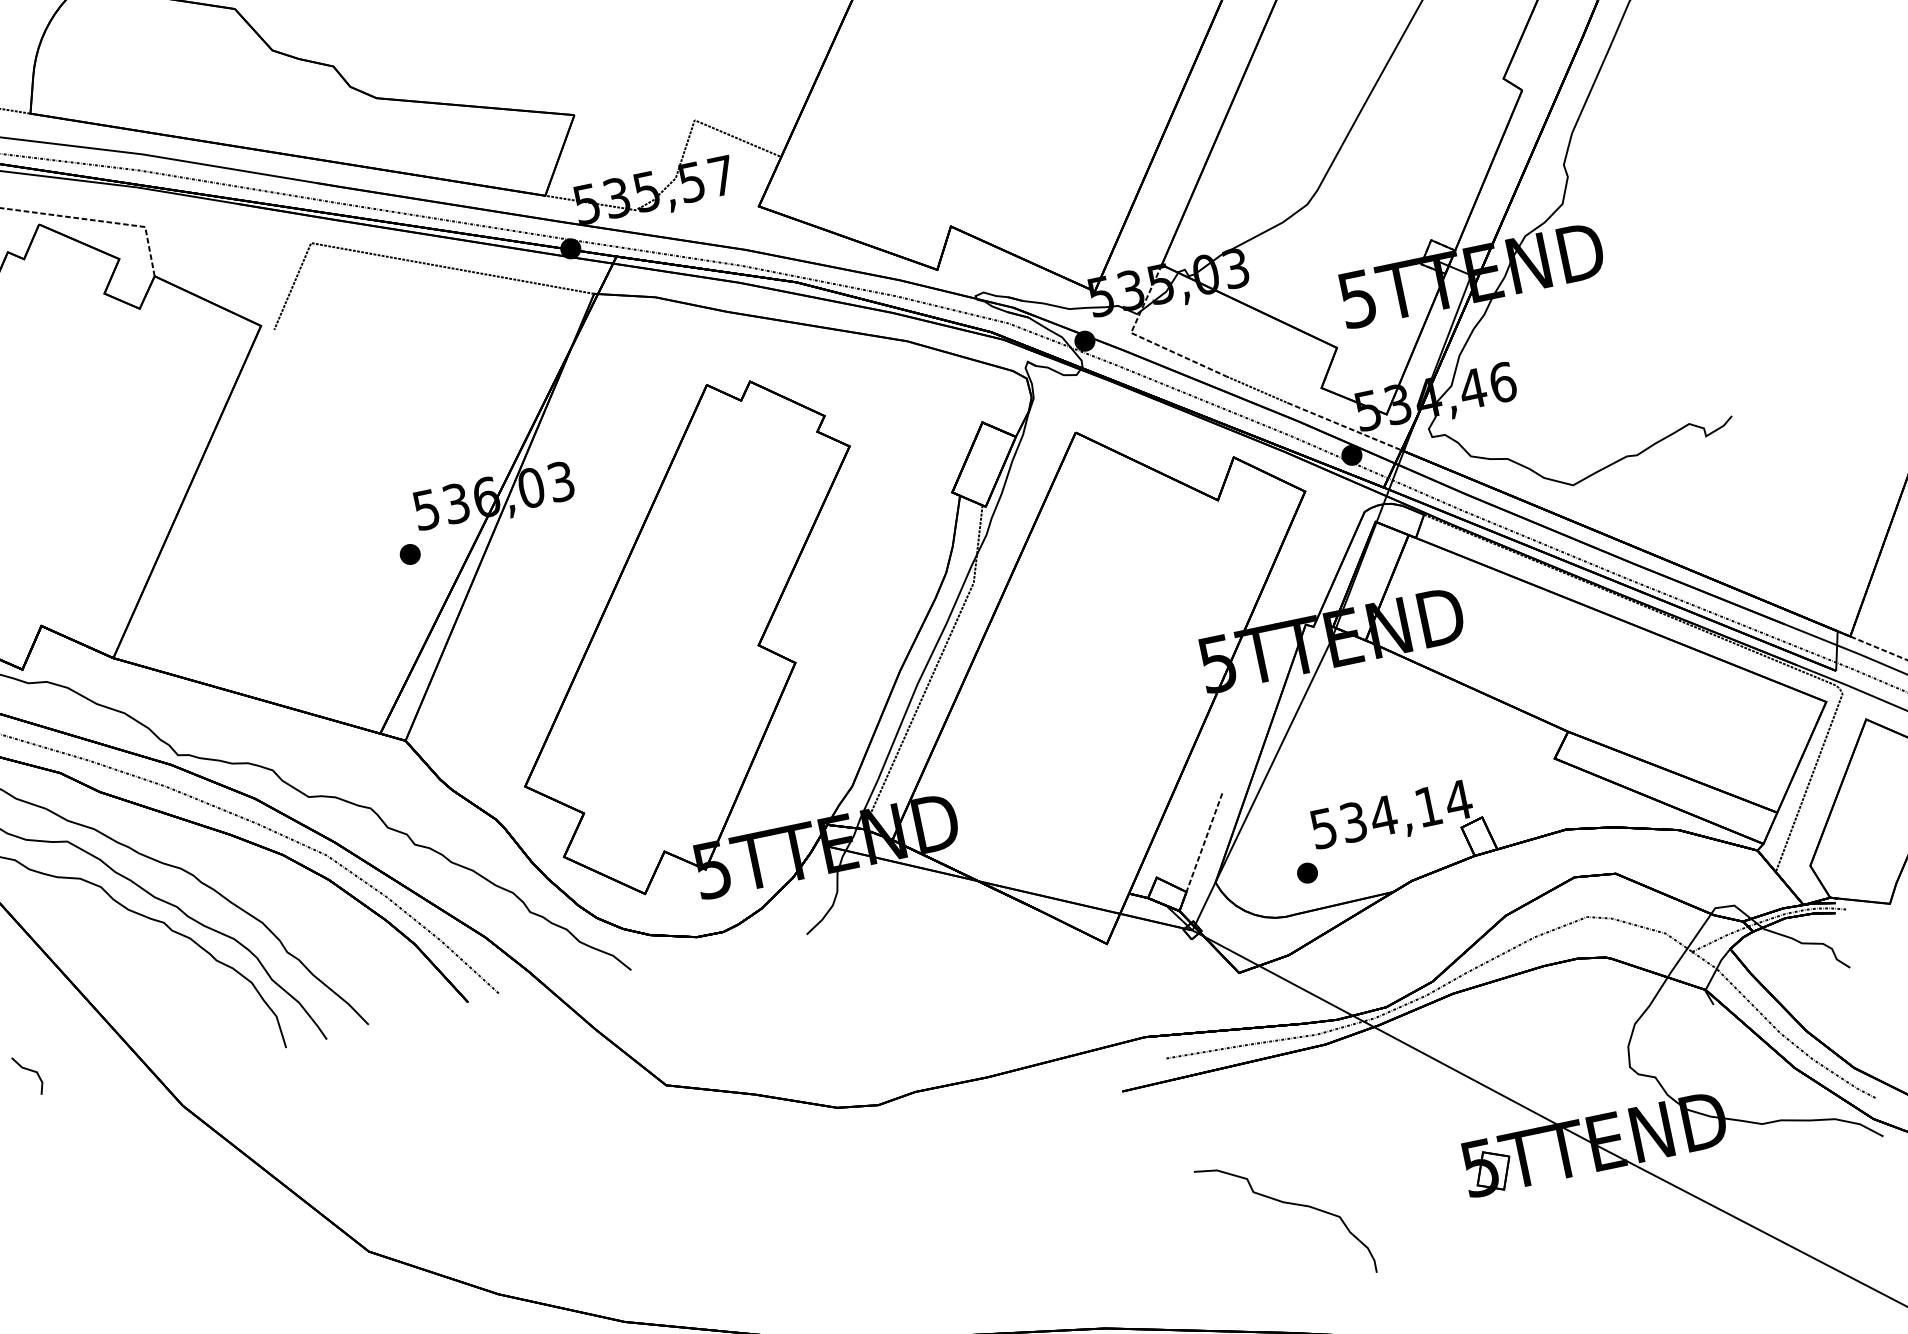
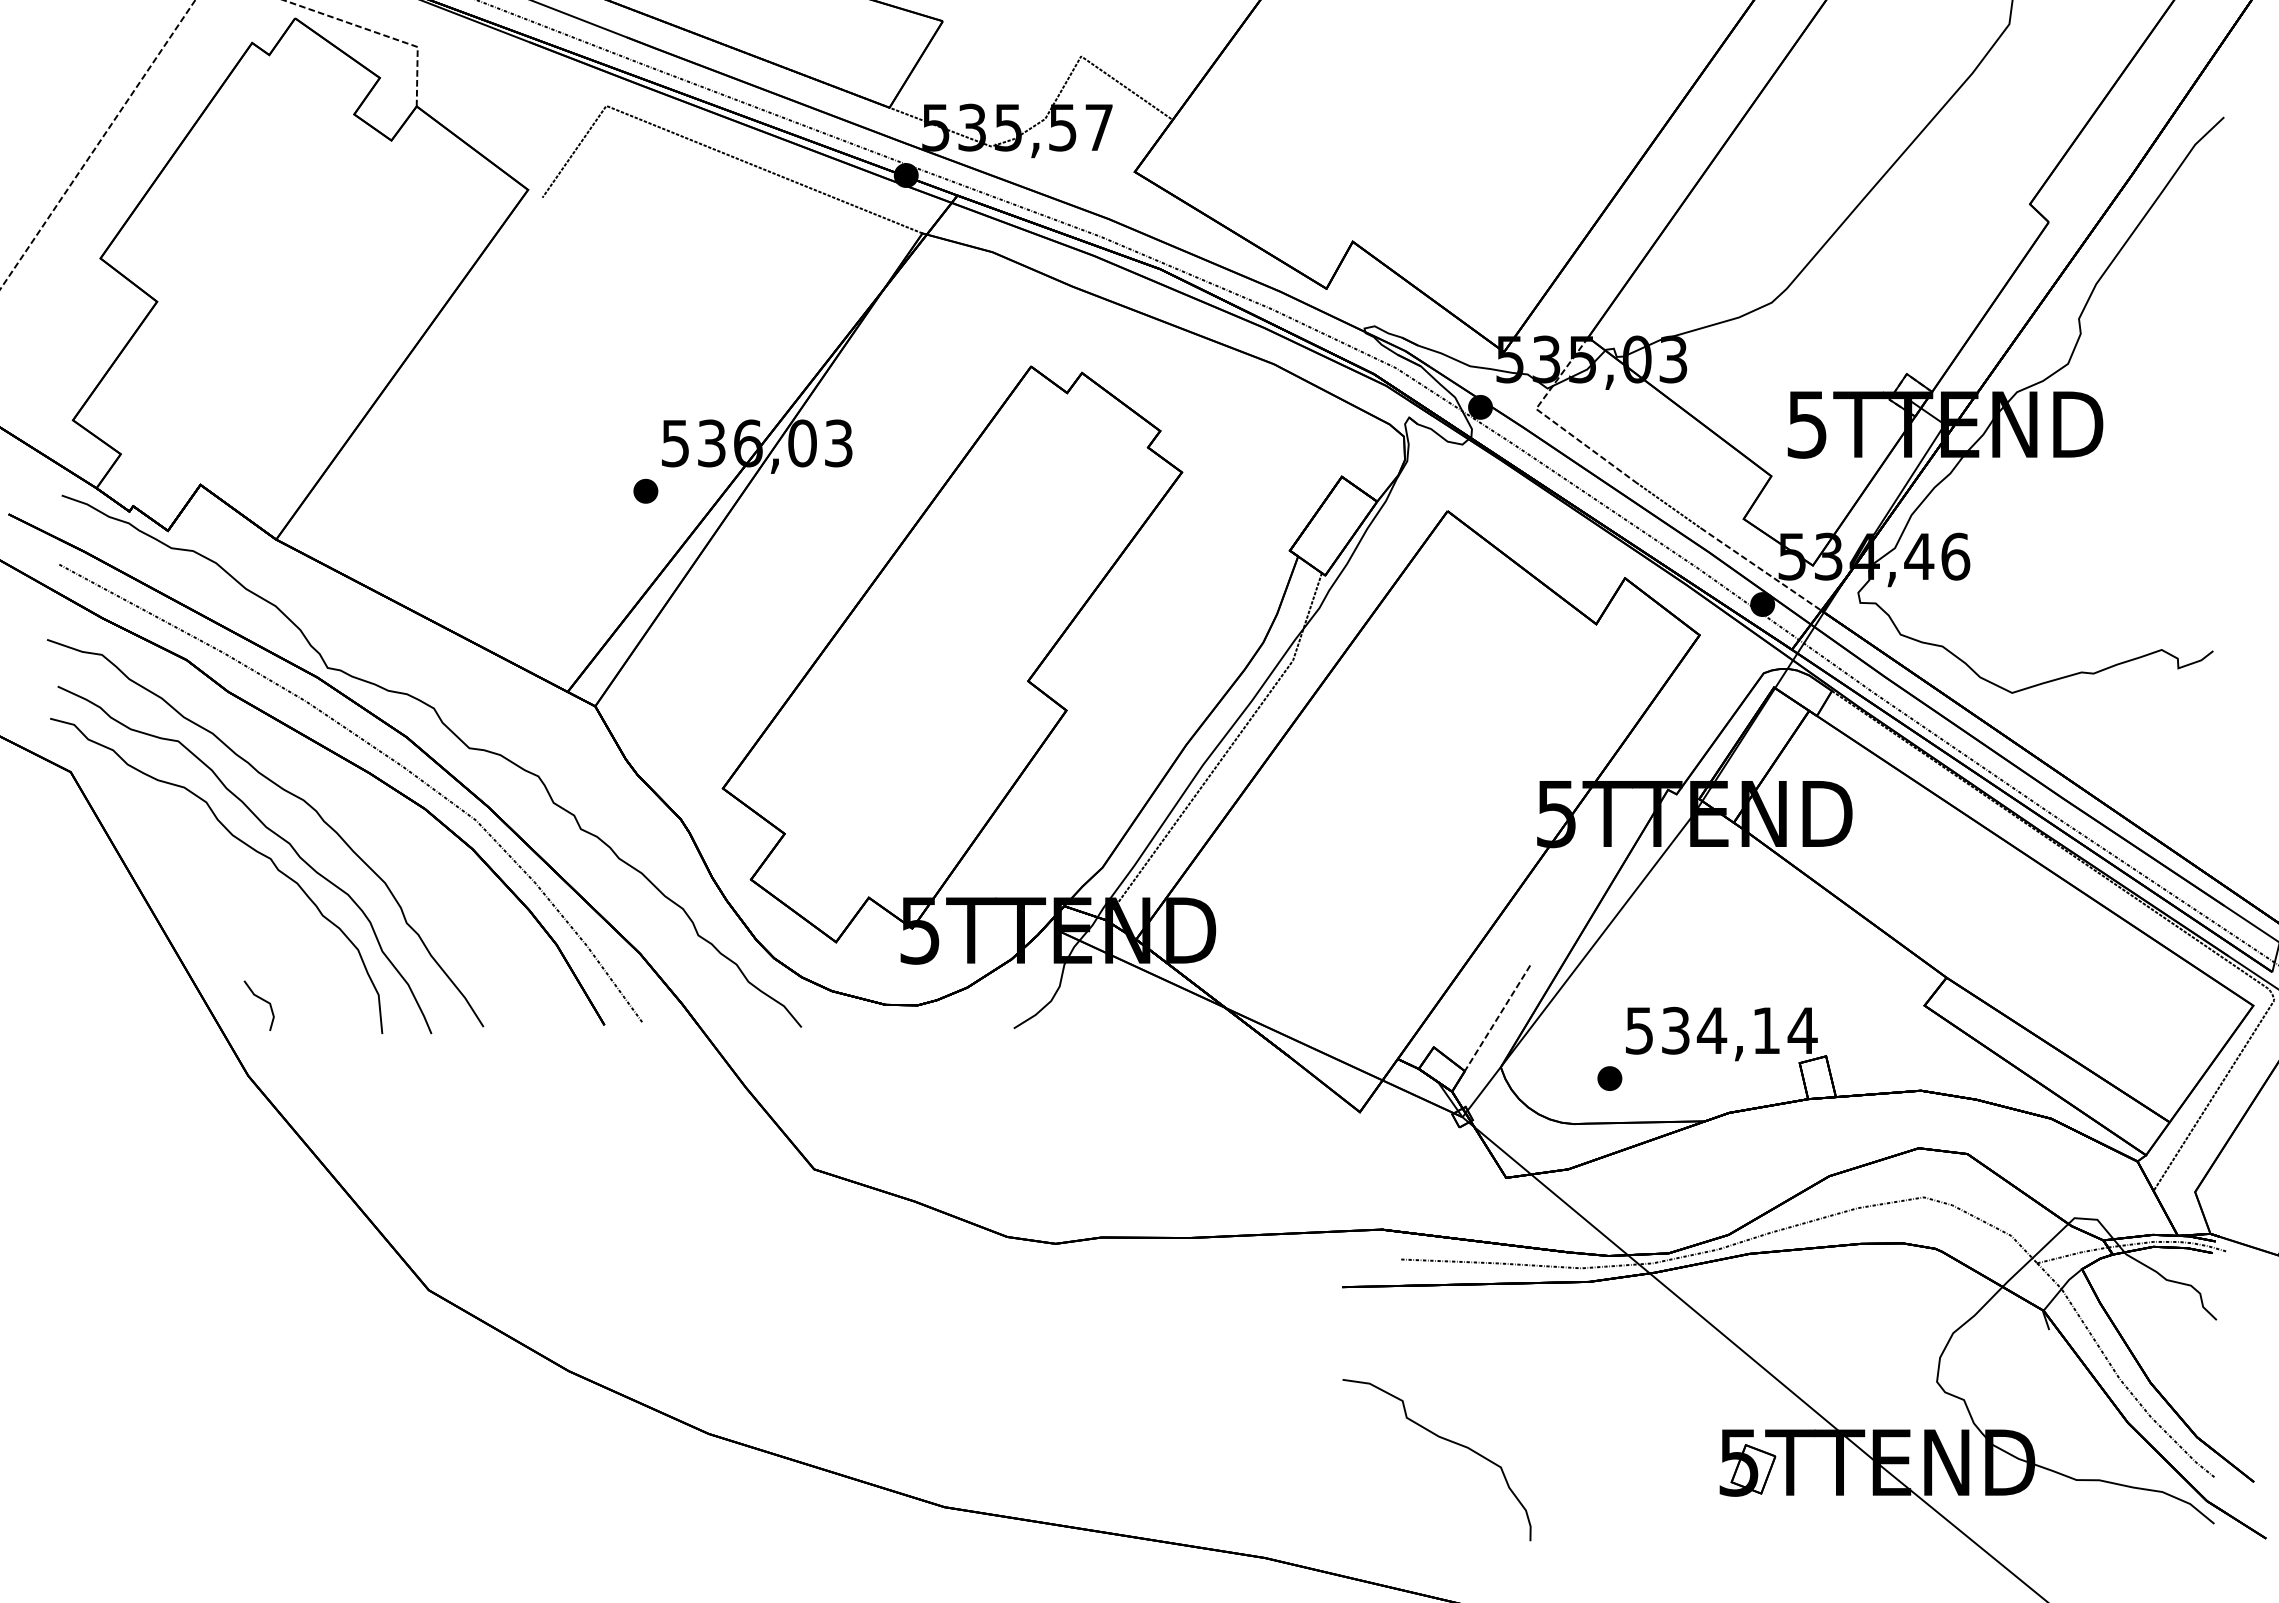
line: (28, 1070) -> (260, 999), moved
curve: (1289, 1204) -> (1445, 1440), moved

